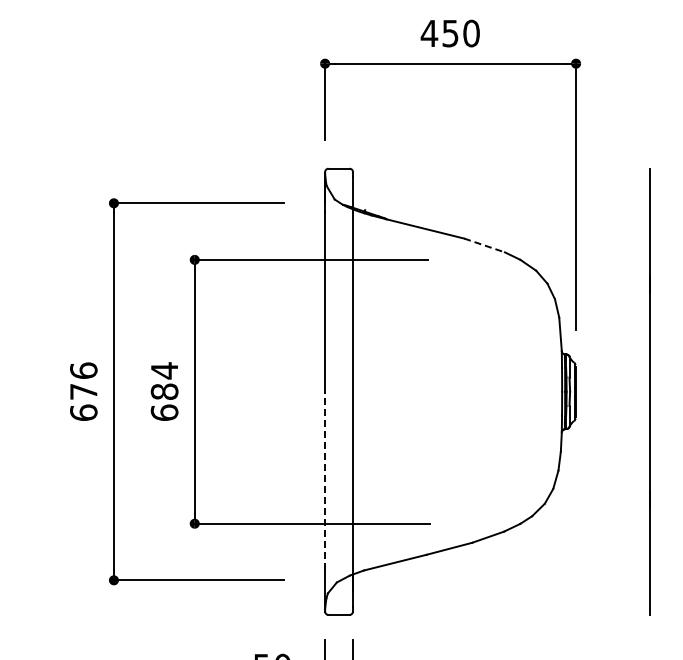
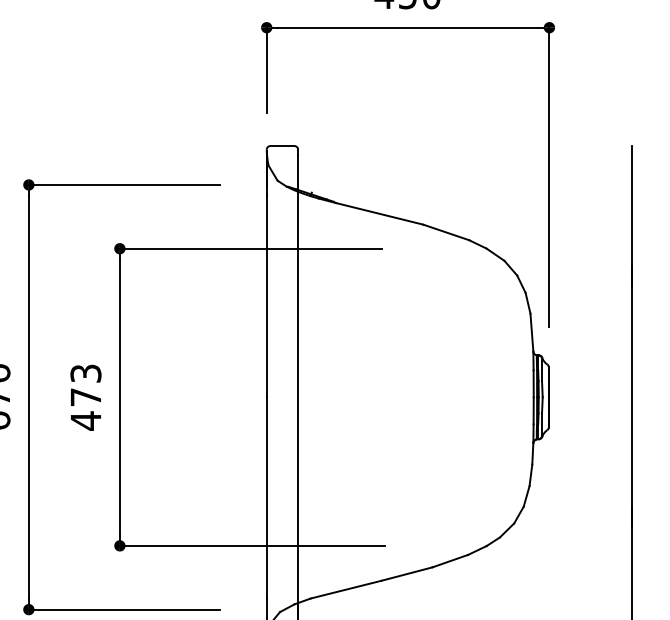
line: (484, 245) -> (446, 232), dashed -> solid
text: (164, 391) -> (85, 396), 684 -> 473
line: (325, 480) -> (267, 497), dashed -> solid

